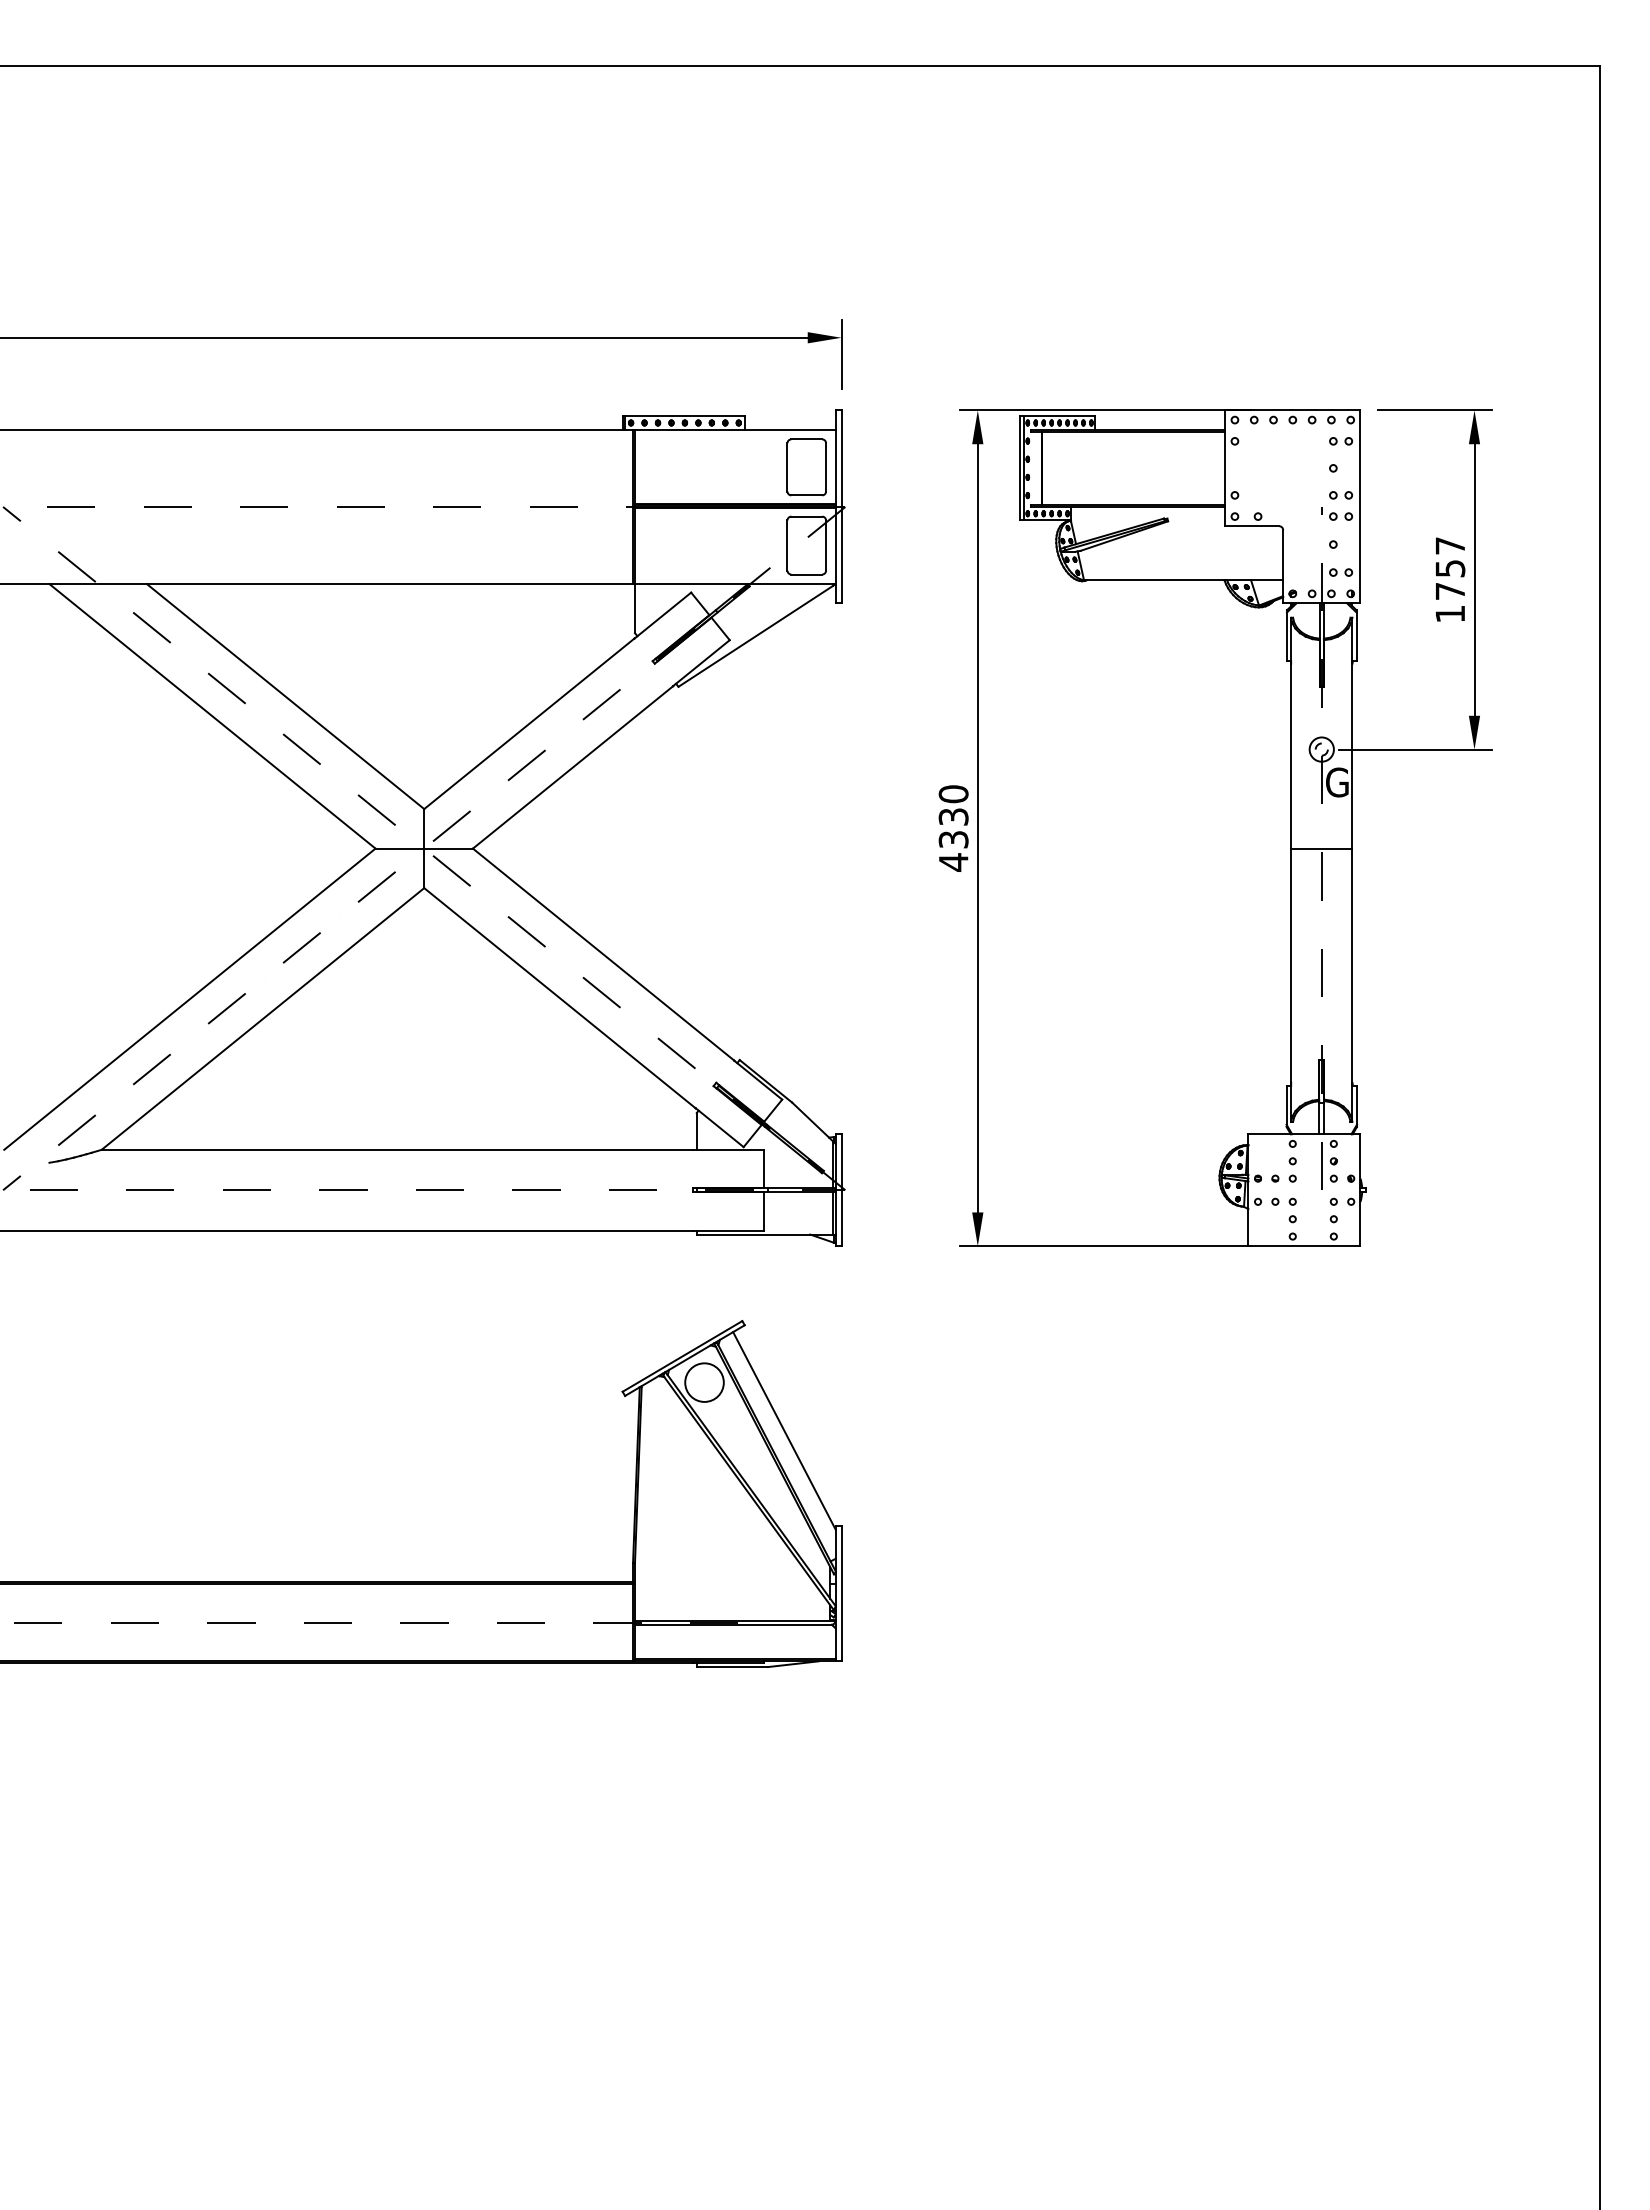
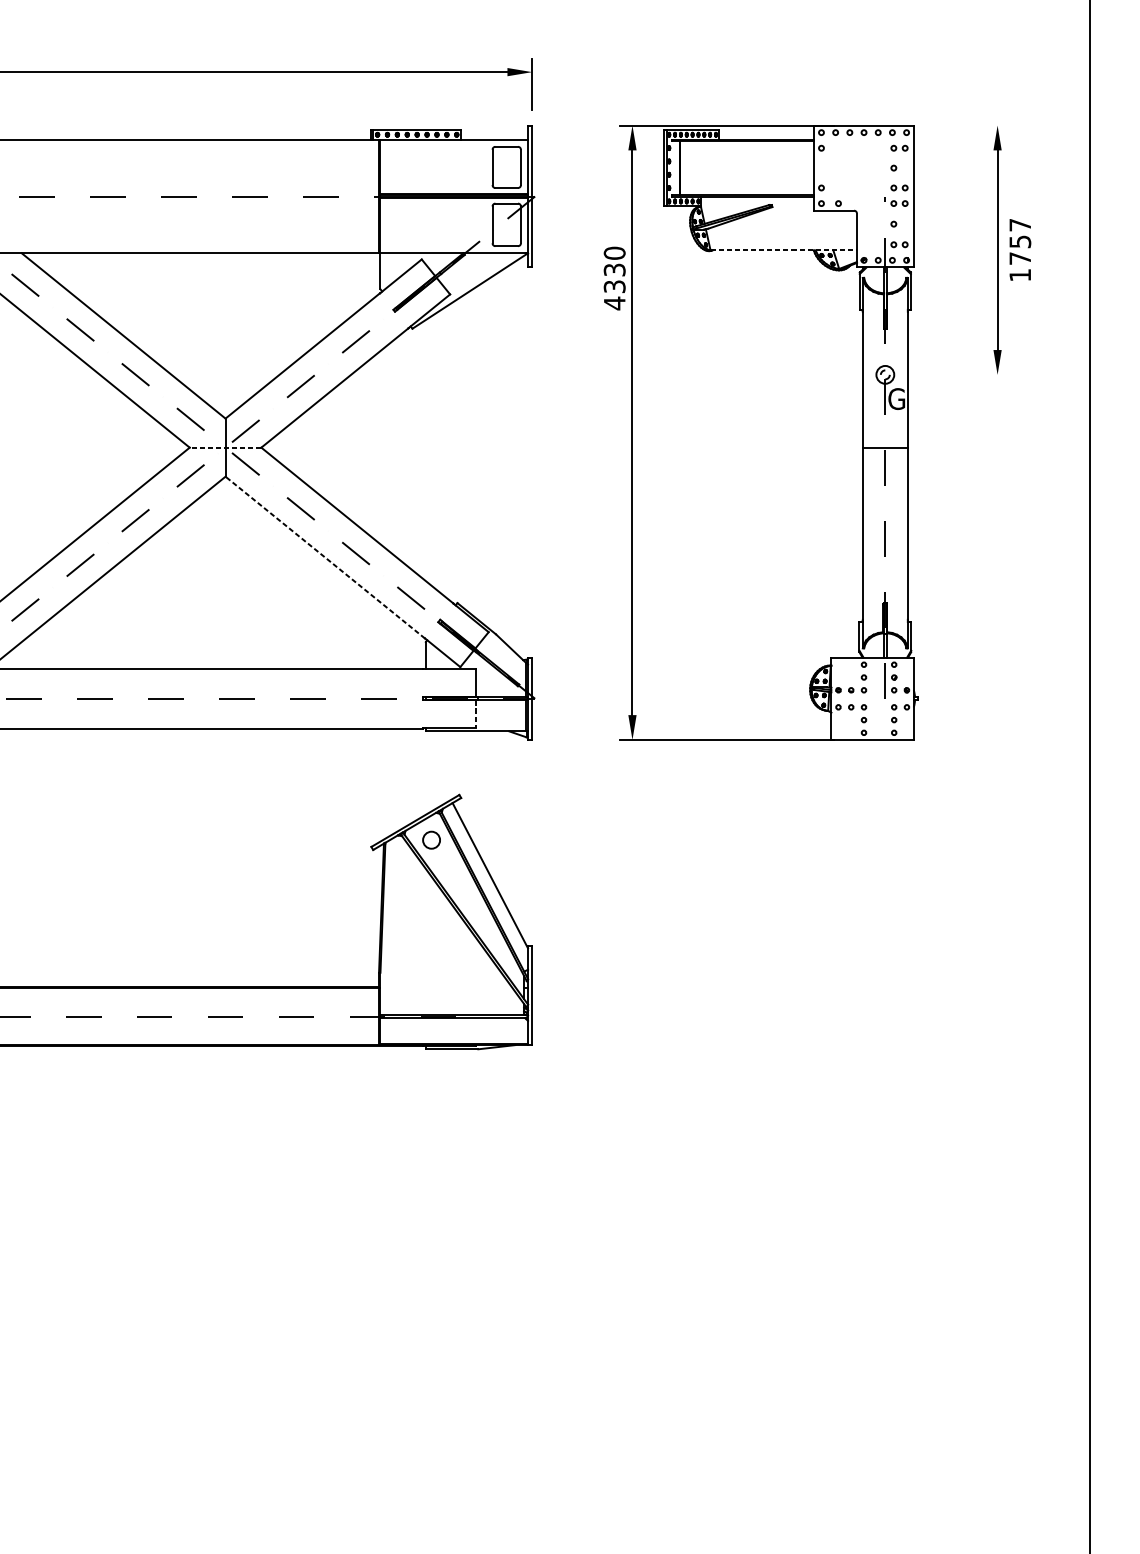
line: (1434, 410) -> (968, 125), removed
text: (1450, 579) -> (1020, 249), moved
line: (1183, 580) -> (783, 250), solid -> dashed
line: (1415, 749) -> (954, 374), removed
text: (953, 828) -> (614, 278), moved
line: (424, 848) -> (225, 447), solid -> dashed
line: (559, 998) -> (324, 557), solid -> dashed
line: (764, 1211) -> (475, 714), solid -> dashed
circle: (704, 1382) -> (431, 840), size x0.6

